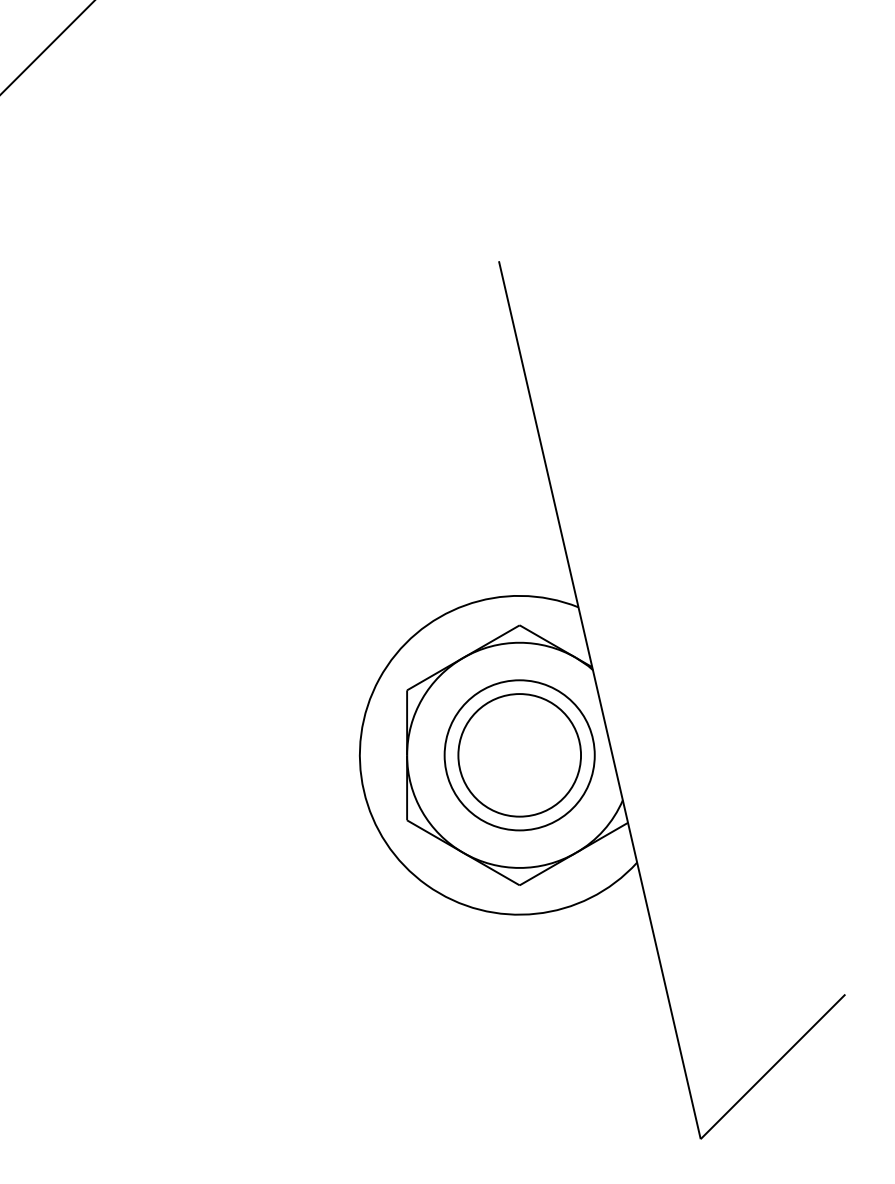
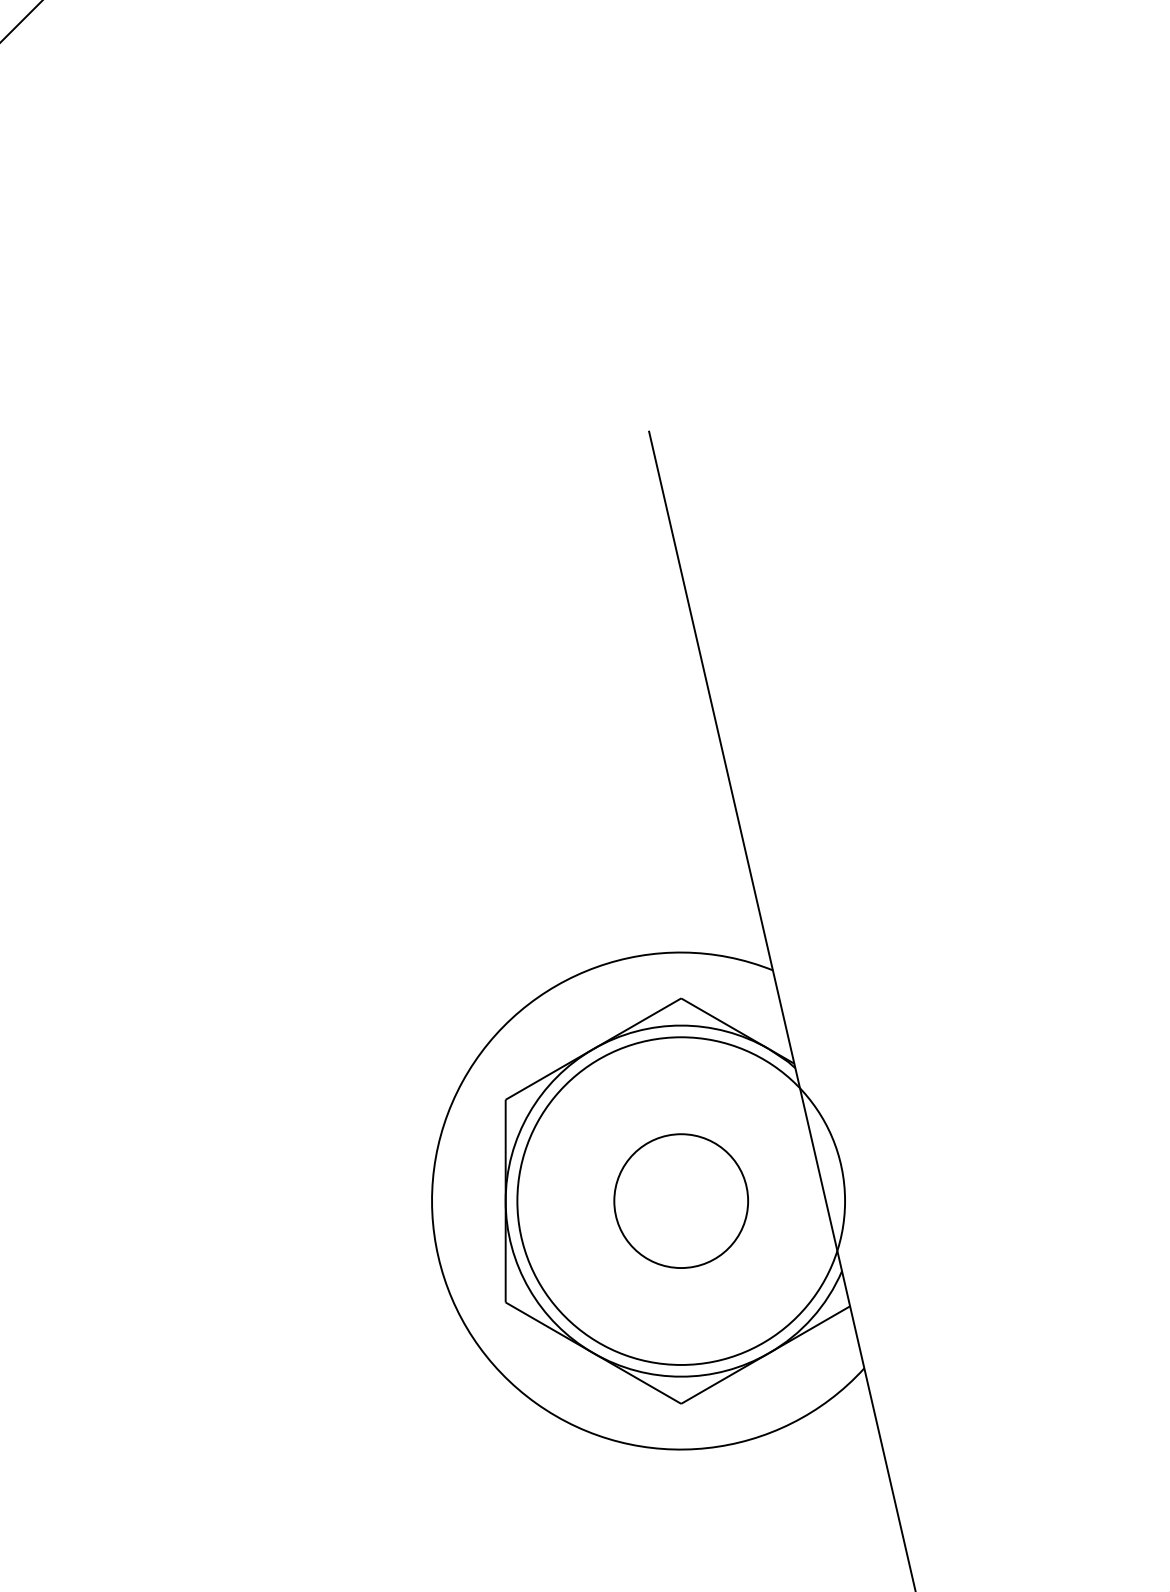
circle: (519, 755) -> (680, 1201), size x0.7
circle: (519, 755) -> (680, 1201), size x1.4

